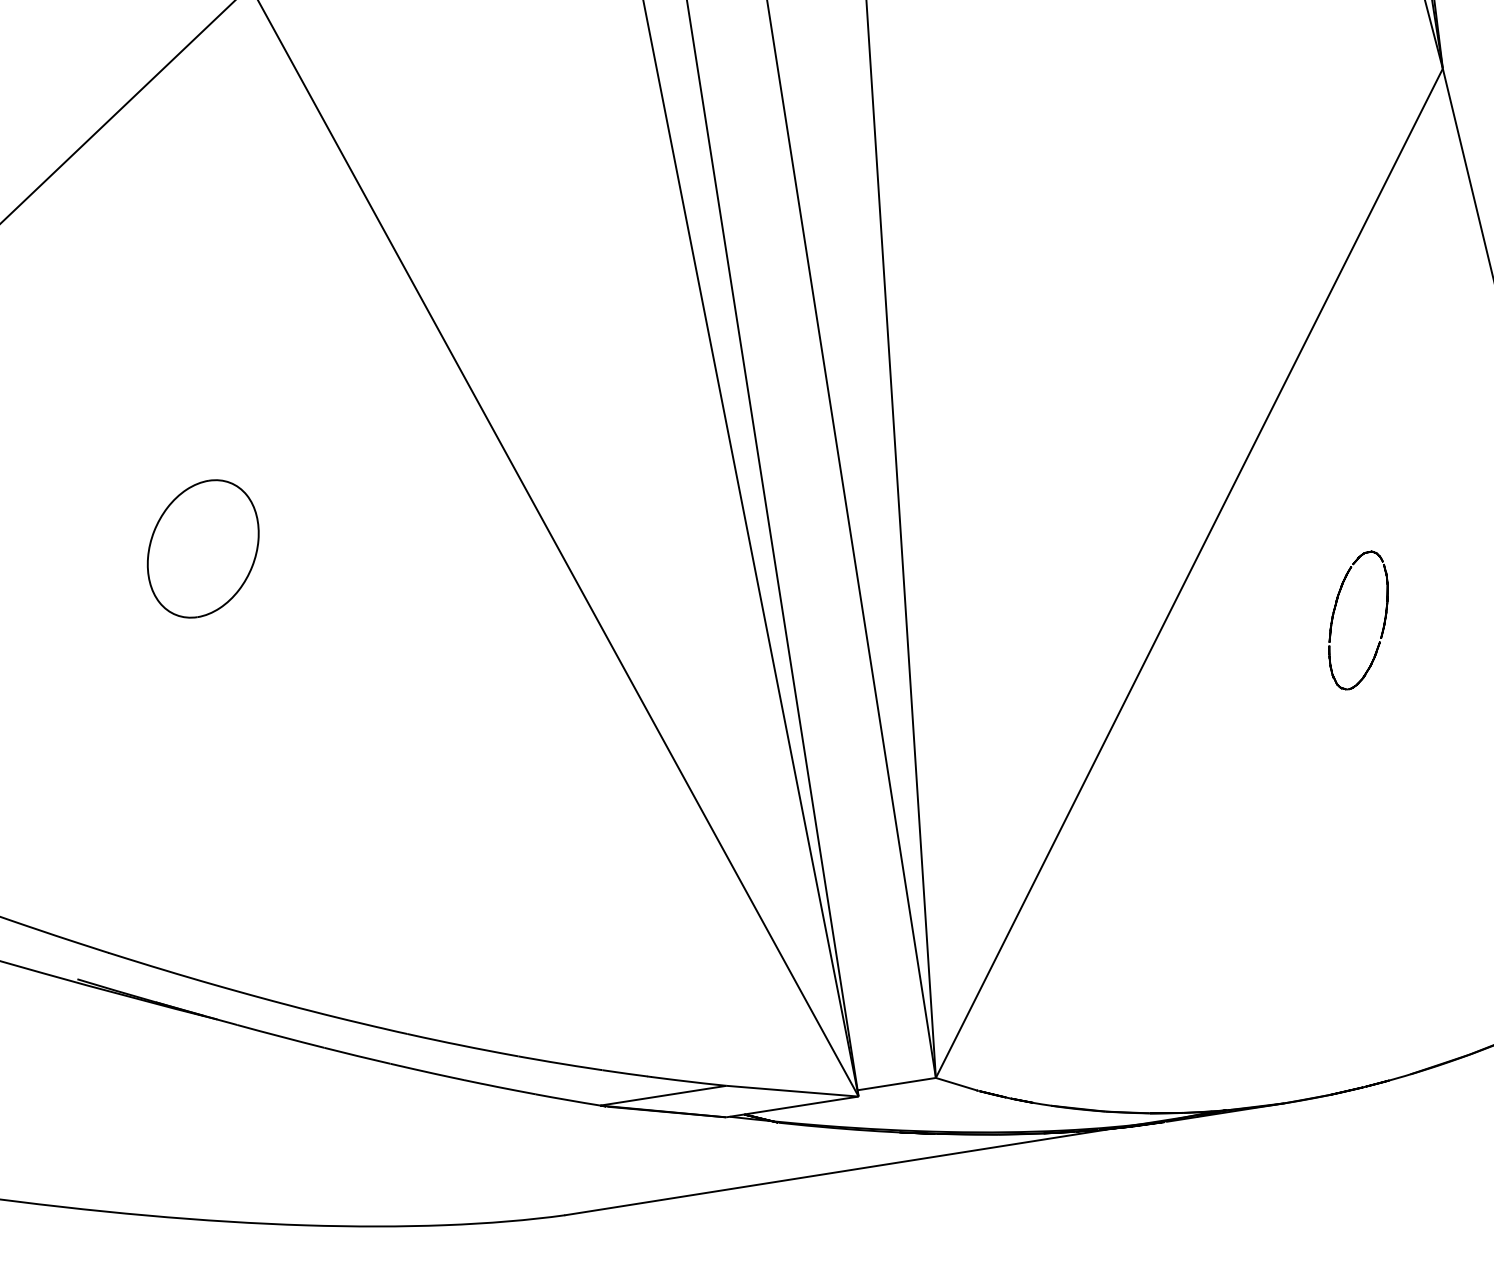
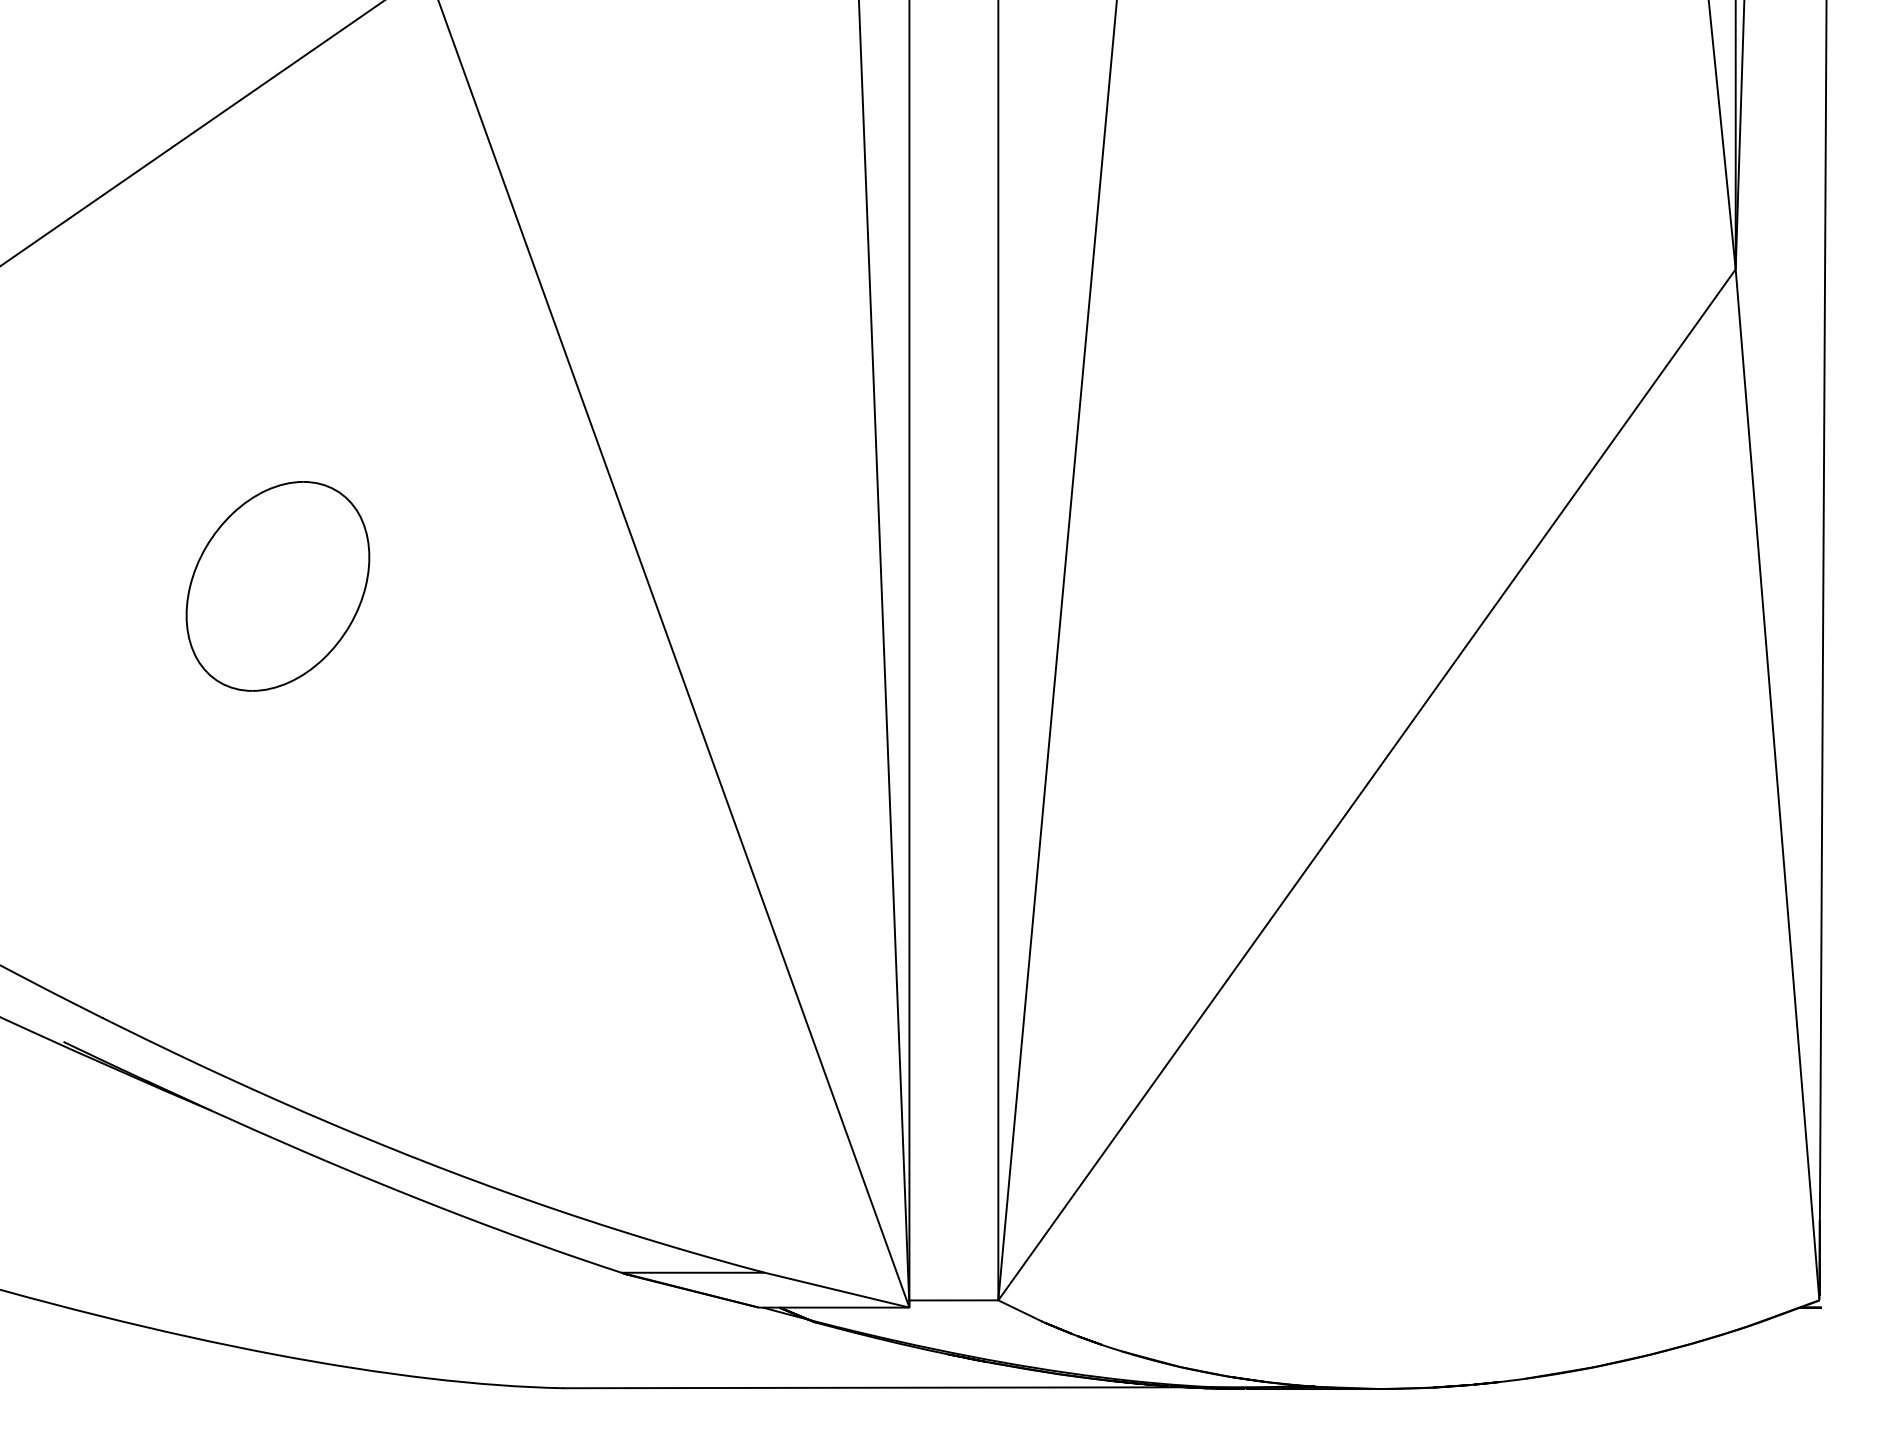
part: (202, 548) -> (277, 586), size x1.4
part: (1382, 625) -> (1572, 876), removed

